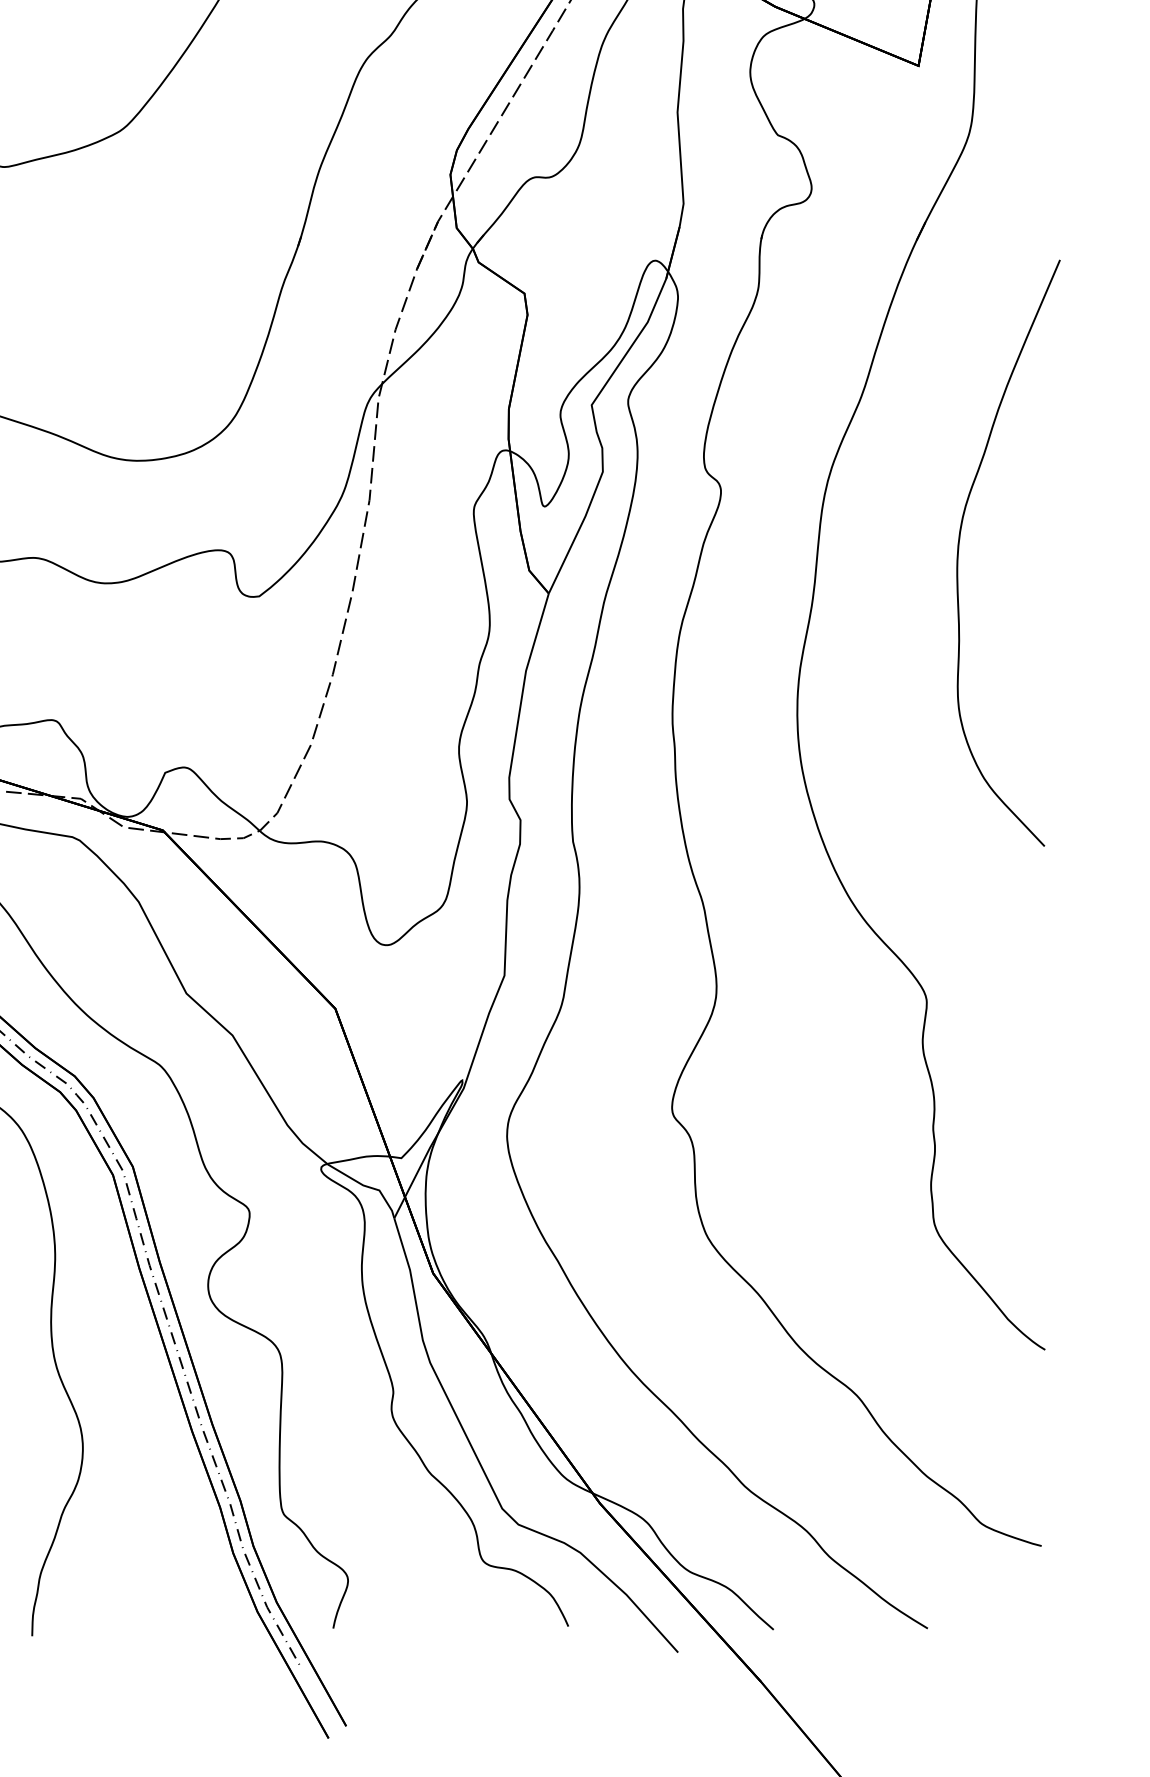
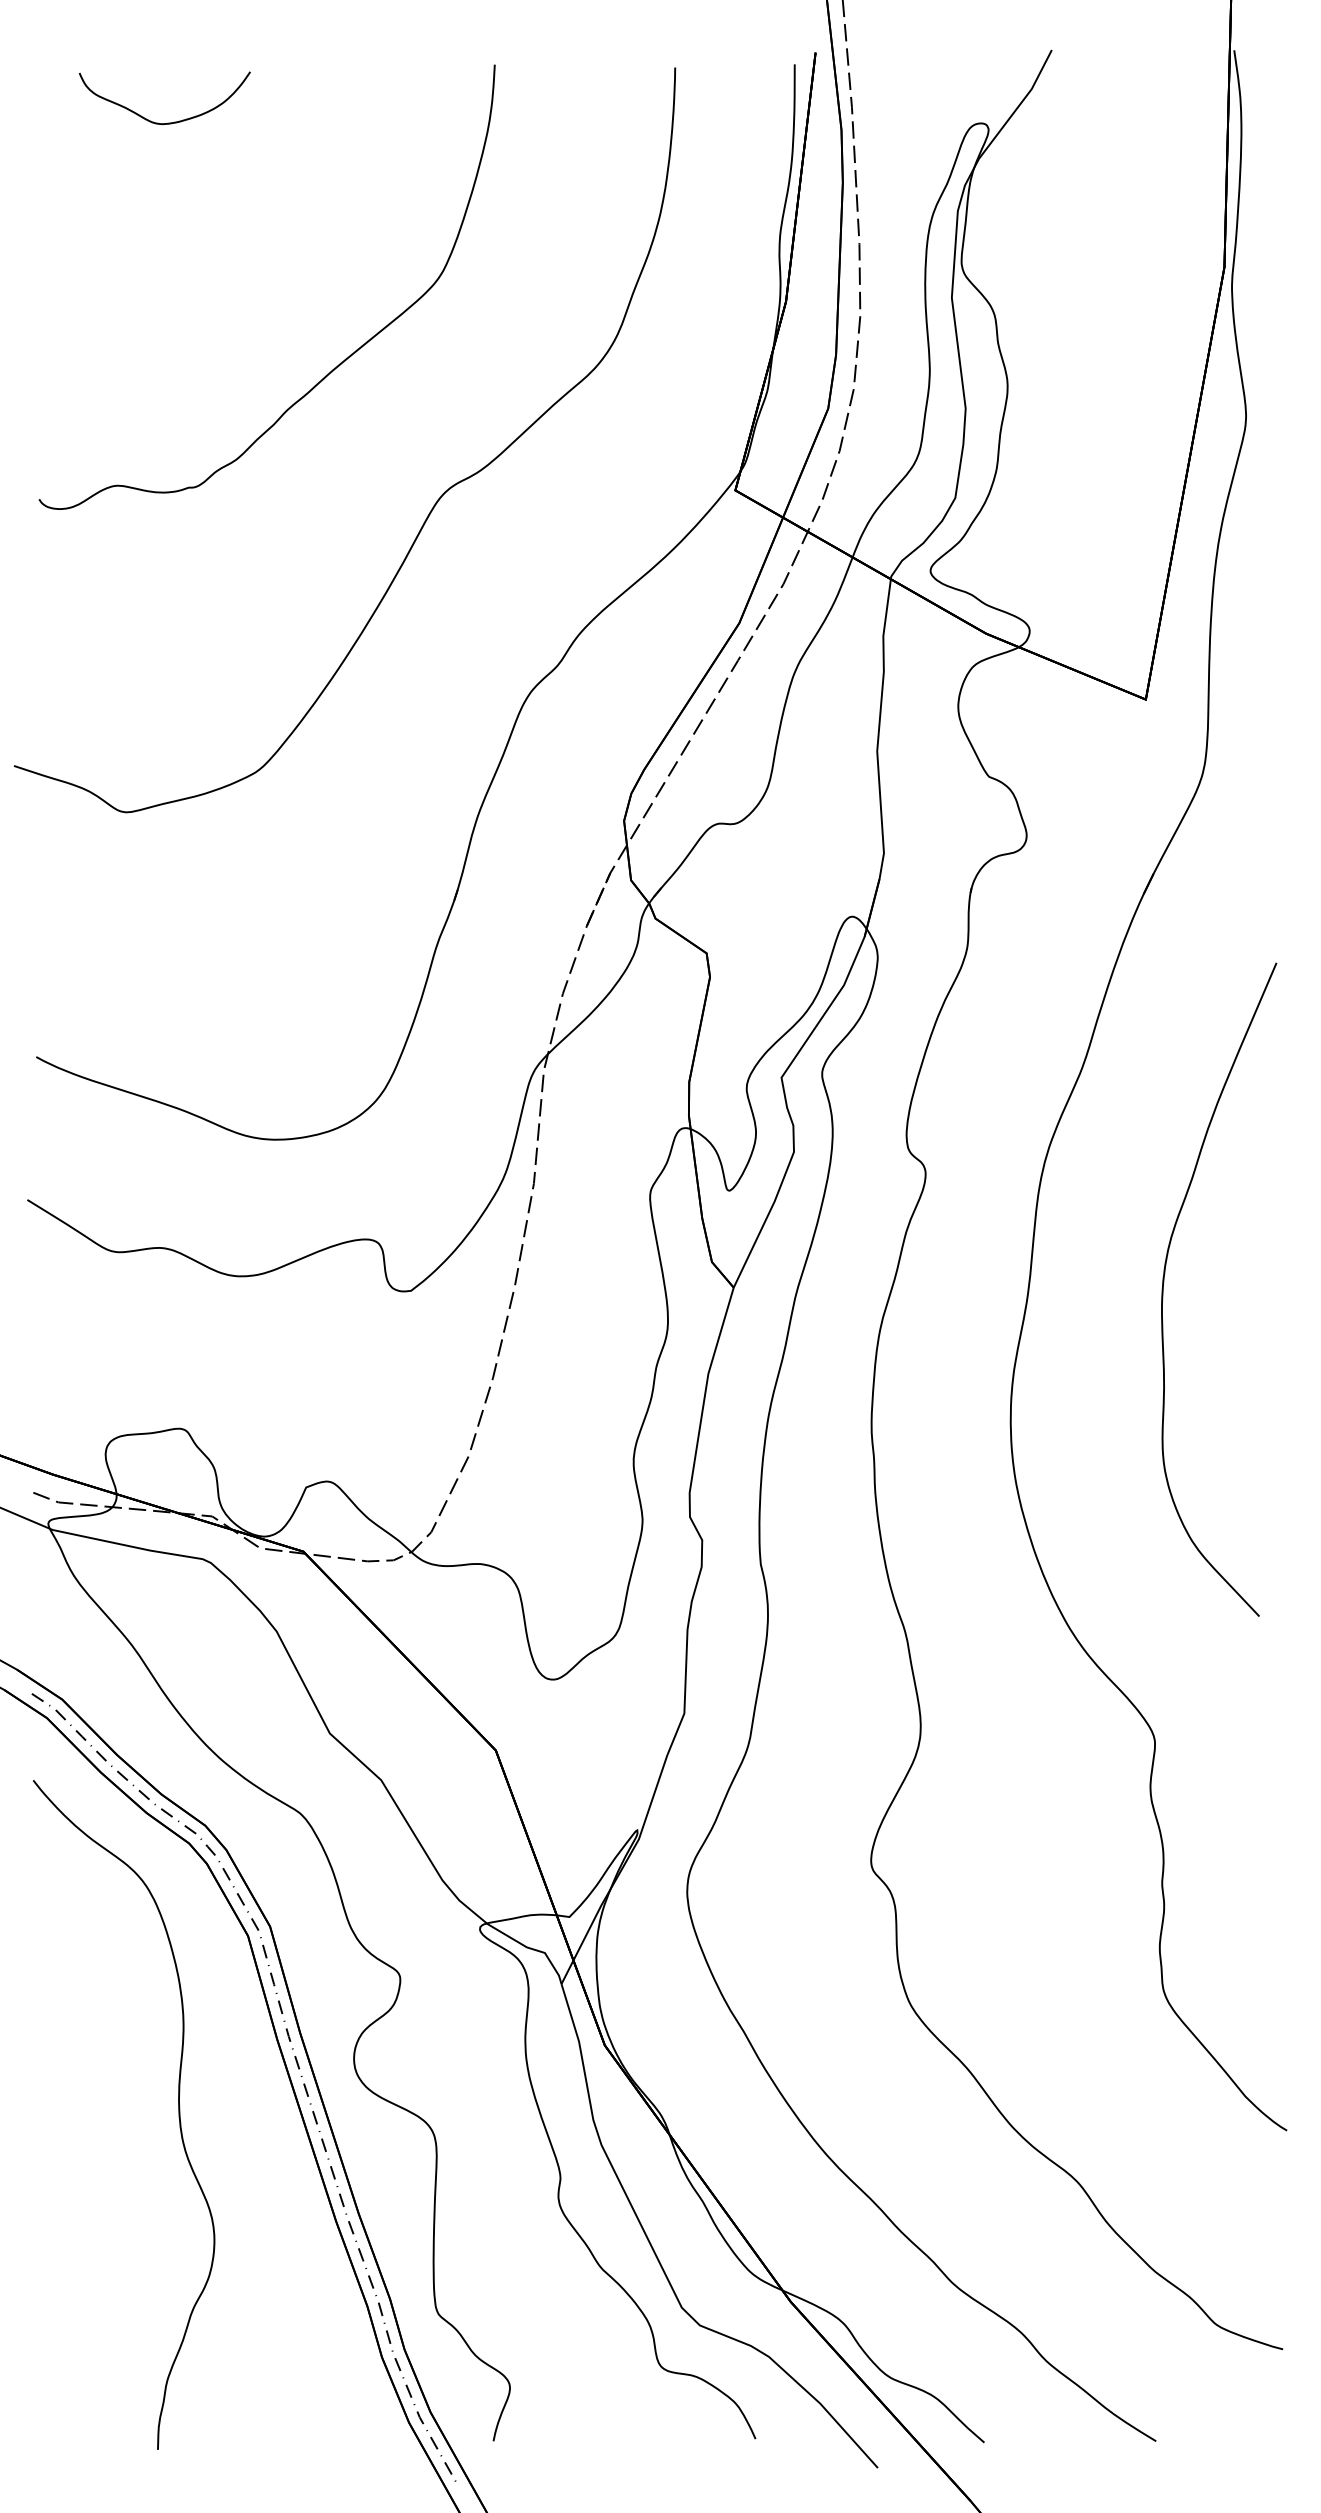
curve: (959, 546) -> (1164, 1282), moved

